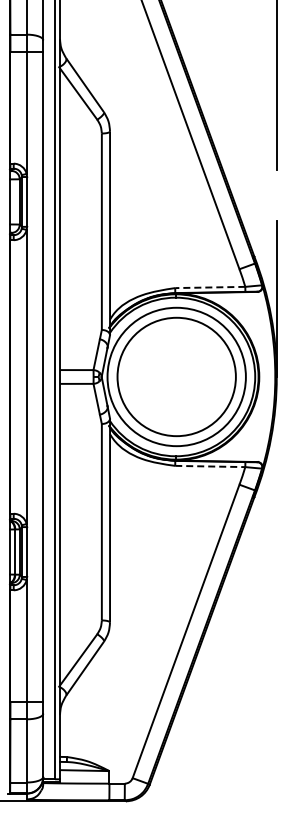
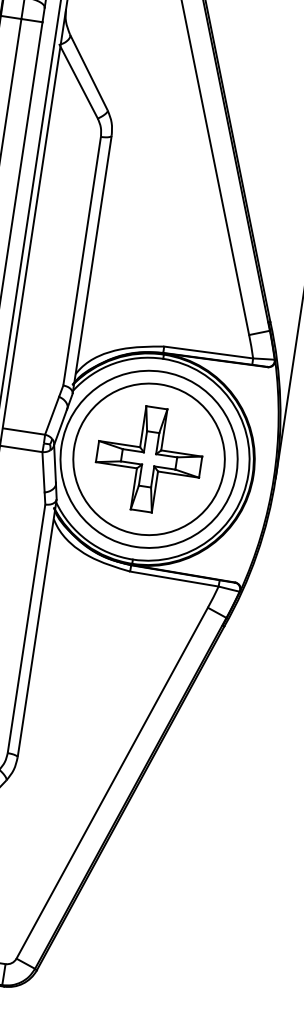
line: (209, 287) -> (207, 352), dashed -> solid
part: (176, 376) -> (148, 458), added
line: (210, 466) -> (174, 579), dashed -> solid

